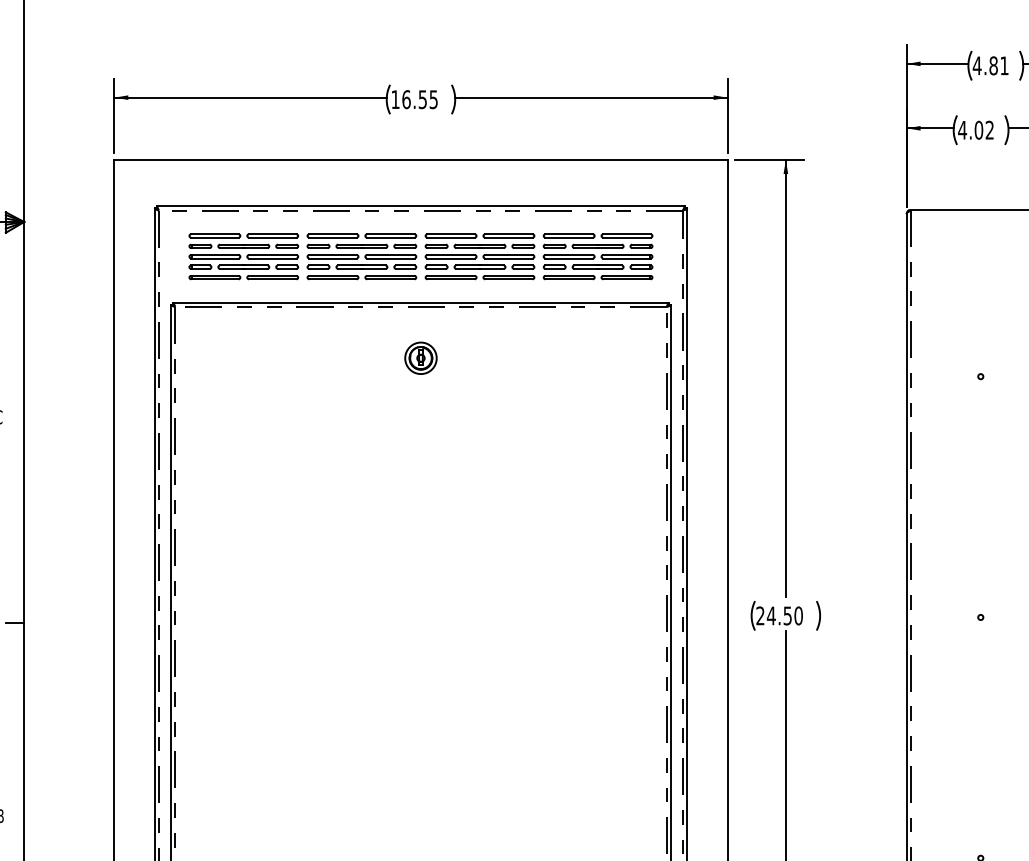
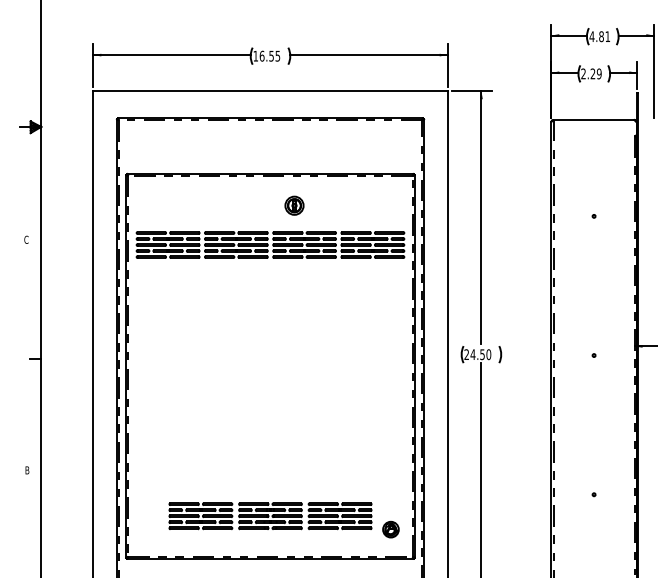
text: (976, 129) -> (591, 73), 4.02 -> 2.29
part: (420, 255) -> (270, 244), moved
part: (420, 357) -> (294, 205), moved

